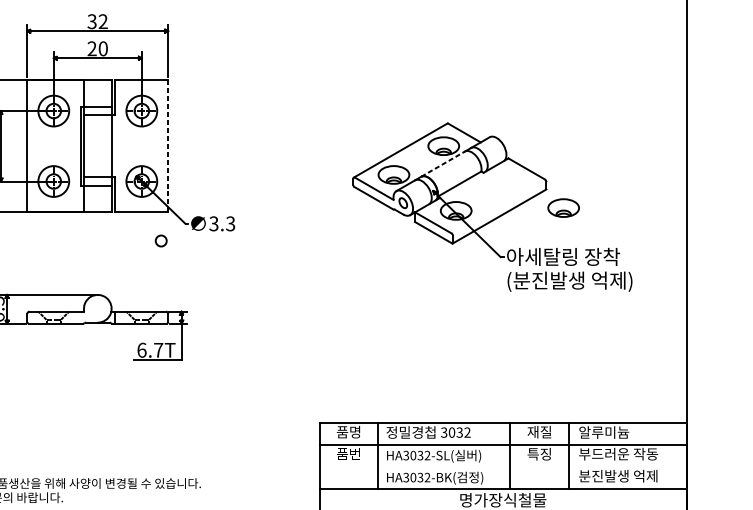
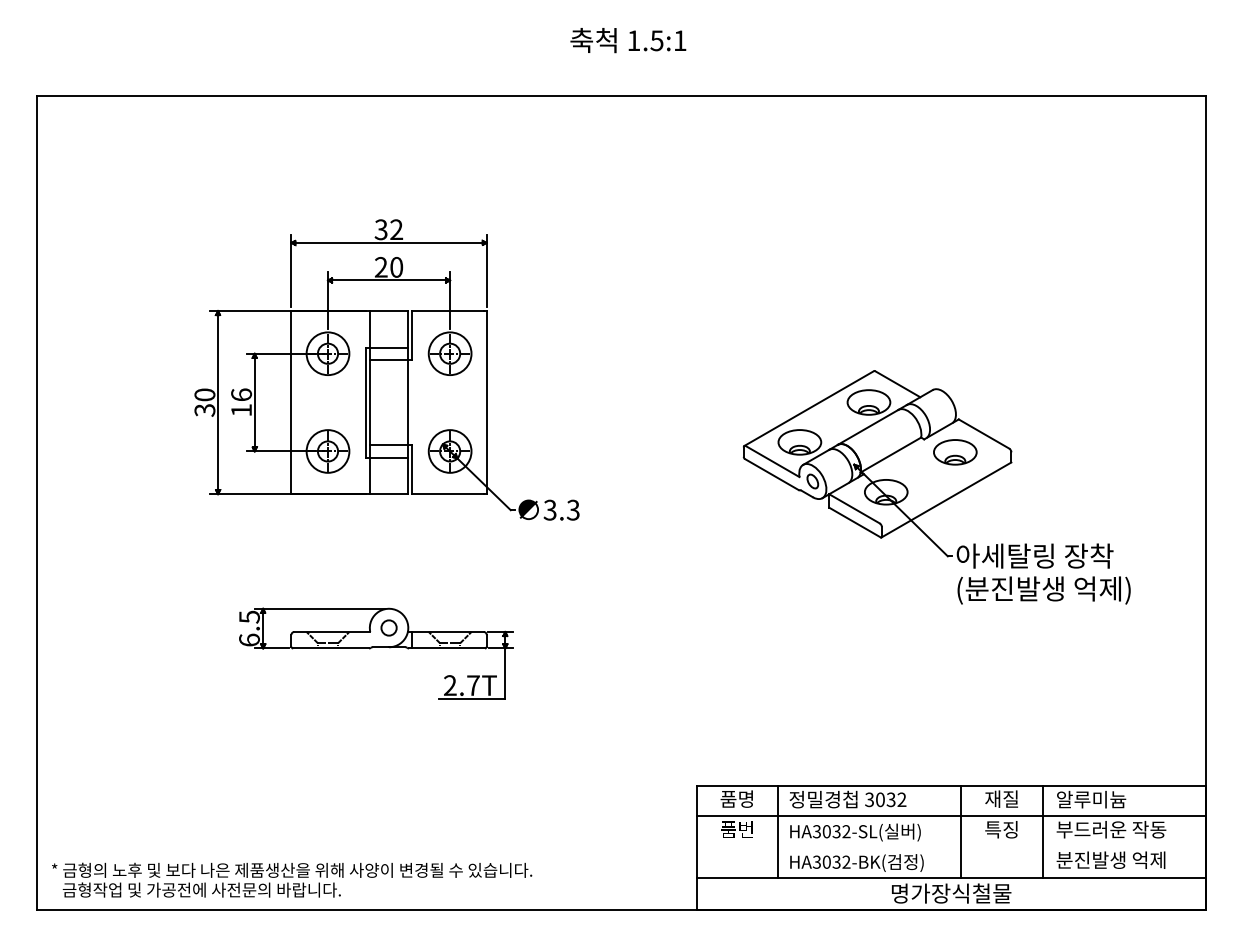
line: (168, 146) -> (486, 402), dashed -> solid
line: (442, 164) -> (867, 427), dashed -> solid
part: (563, 208) -> (955, 452), moved
circle: (160, 240) -> (388, 627), moved
text: (142, 350) -> (450, 685), 6.7T -> 2.7T

